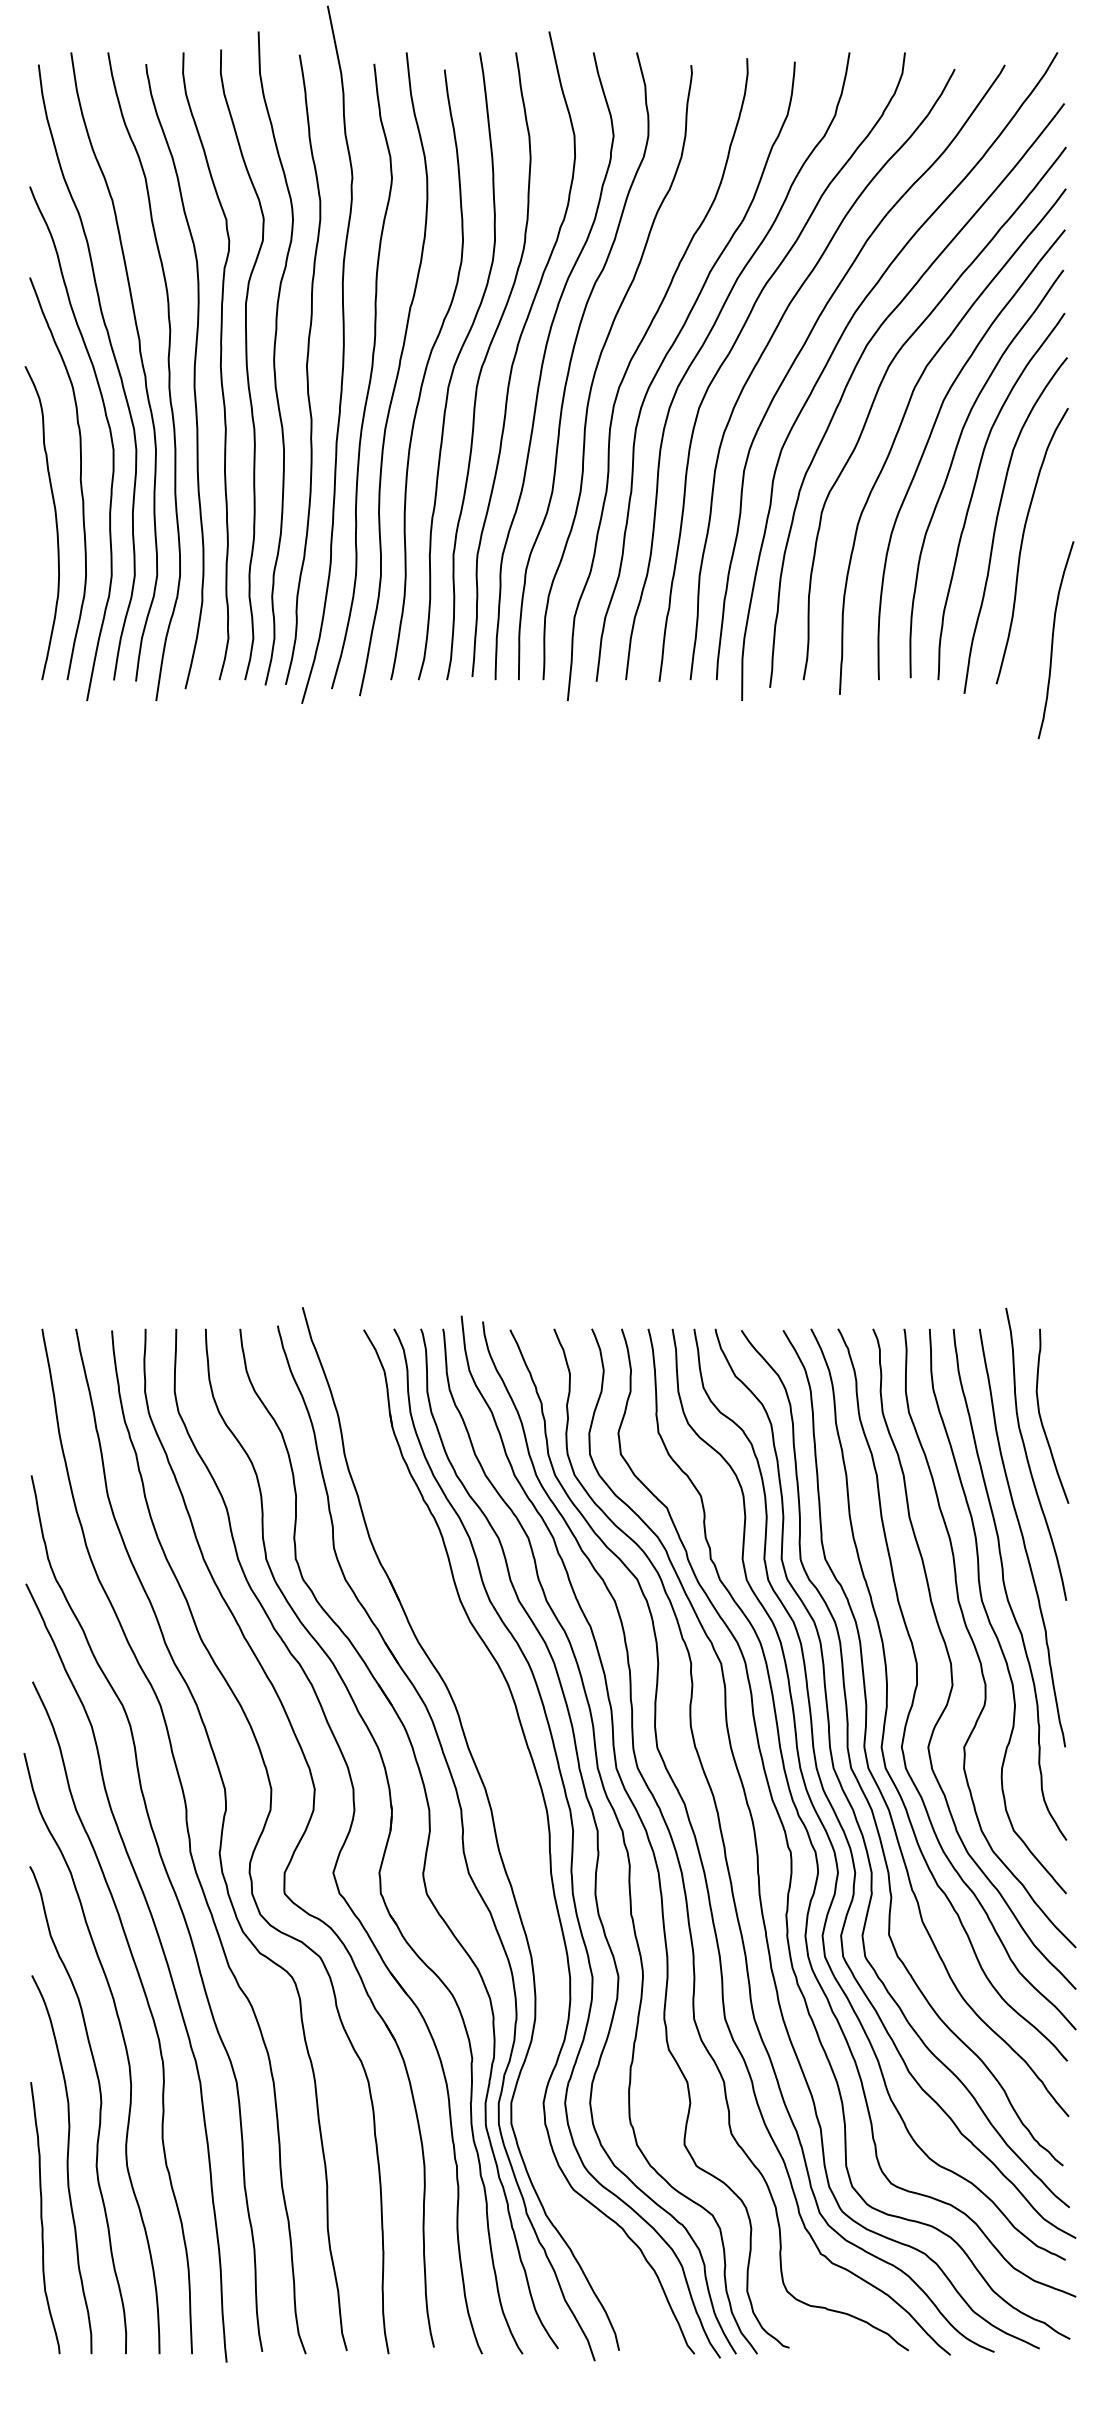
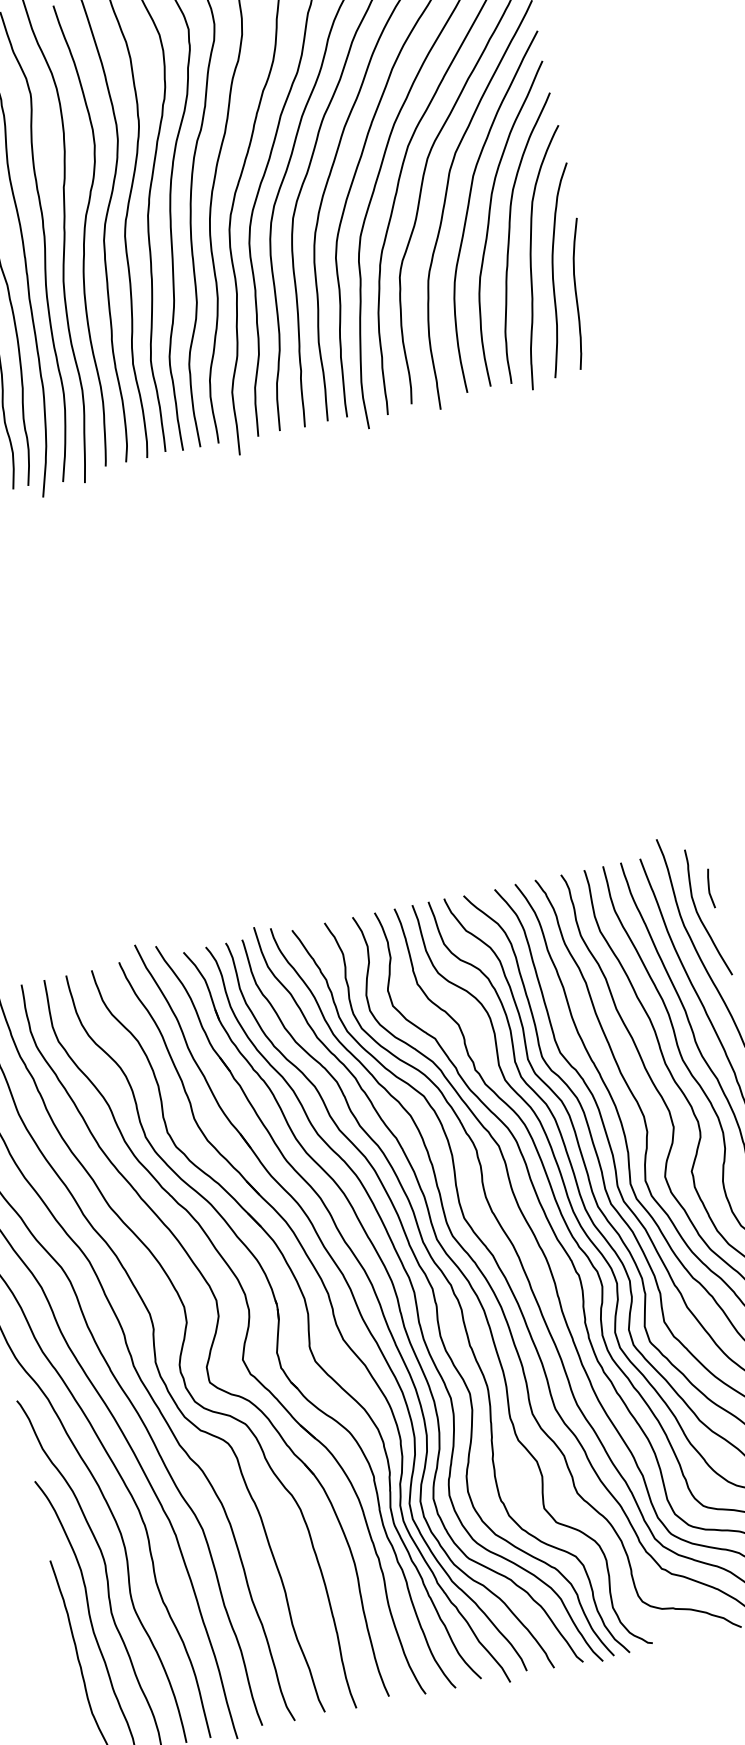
curve: (1053, 640) -> (576, 294), moved
line: (1062, 1384) -> (709, 887), added
part: (522, 1828) -> (376, 1298), added

